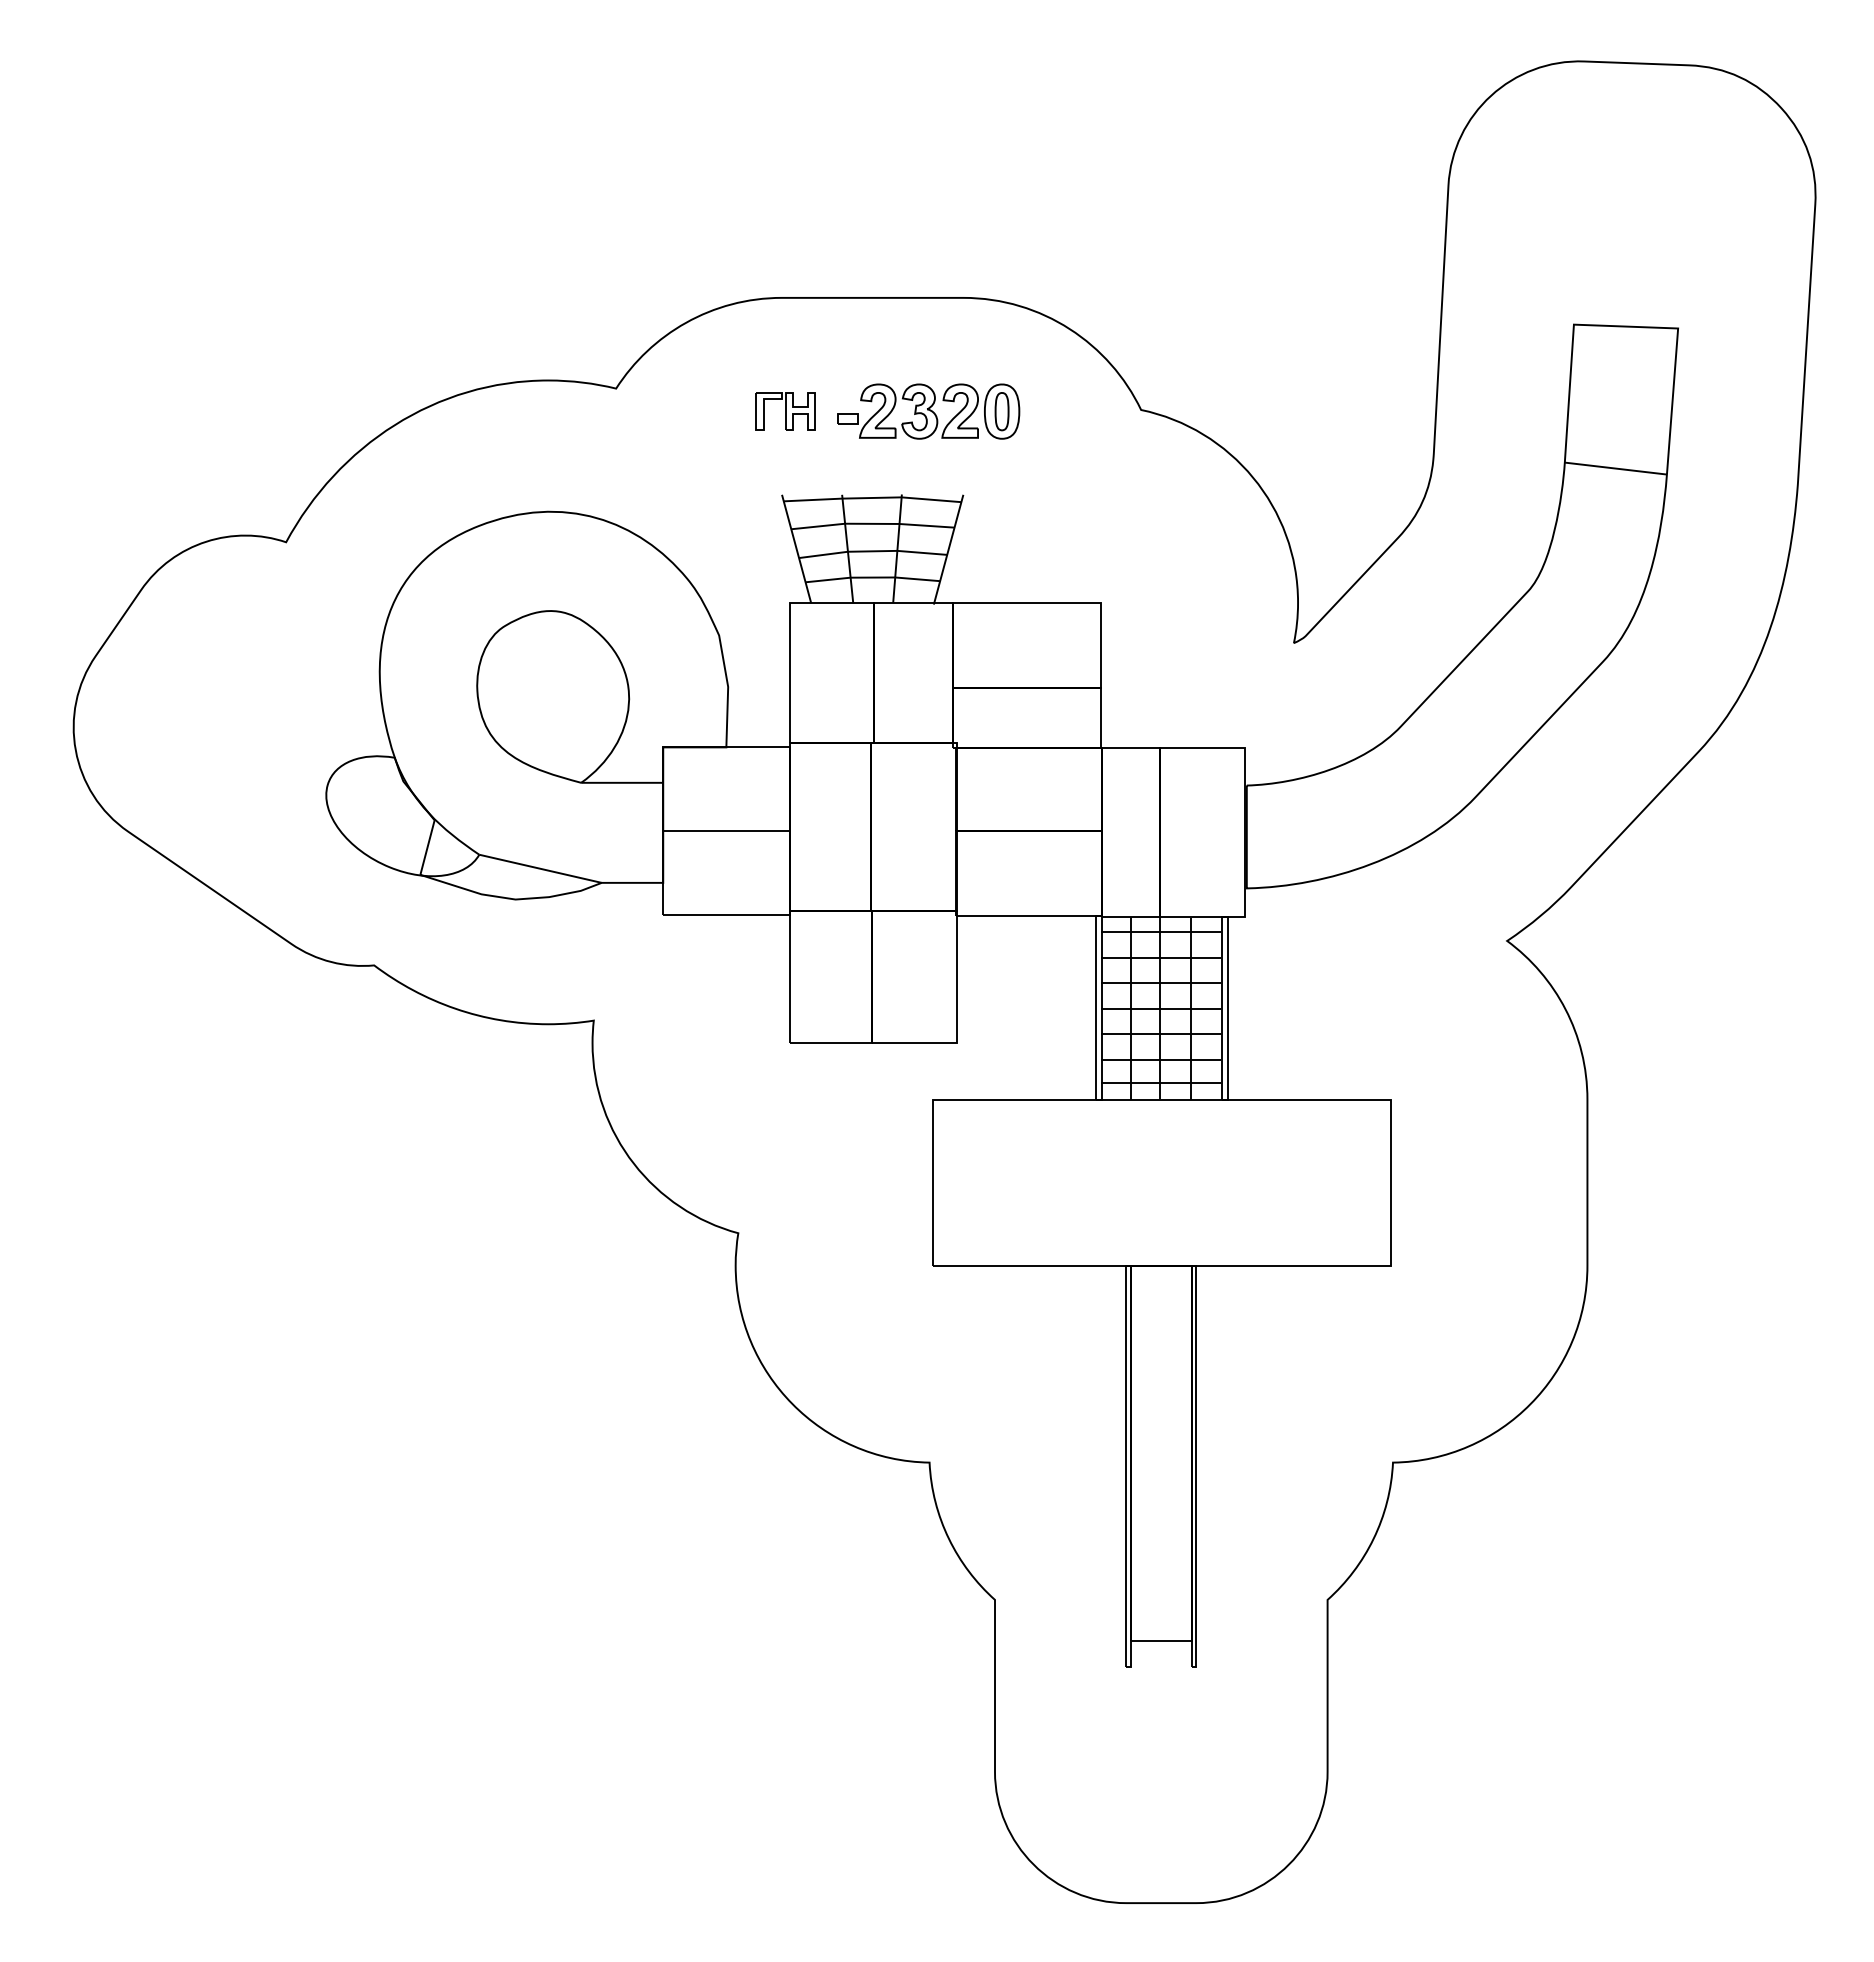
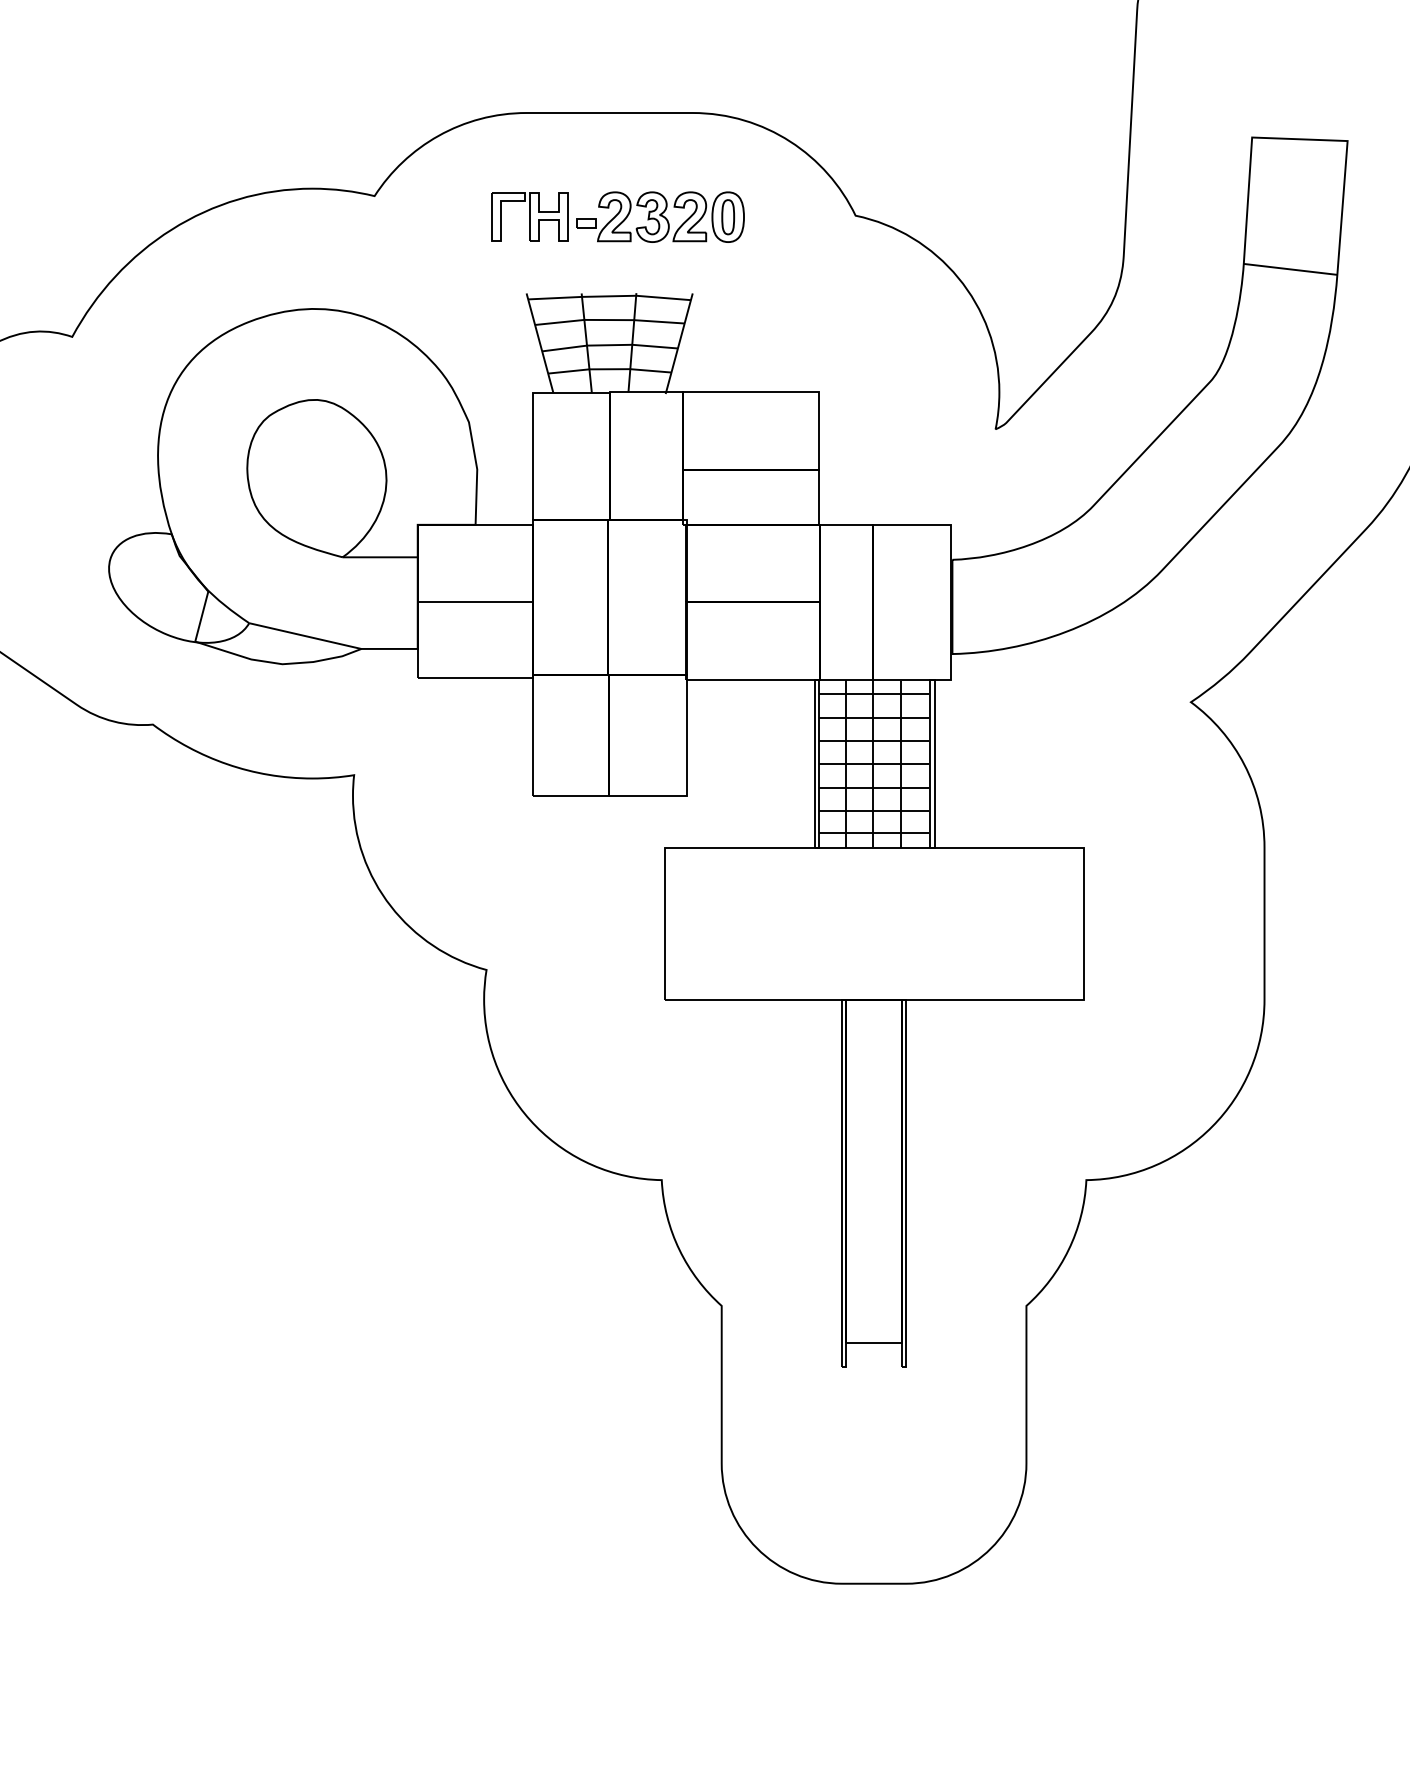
part: (785, 411) -> (529, 217), size x1.43

